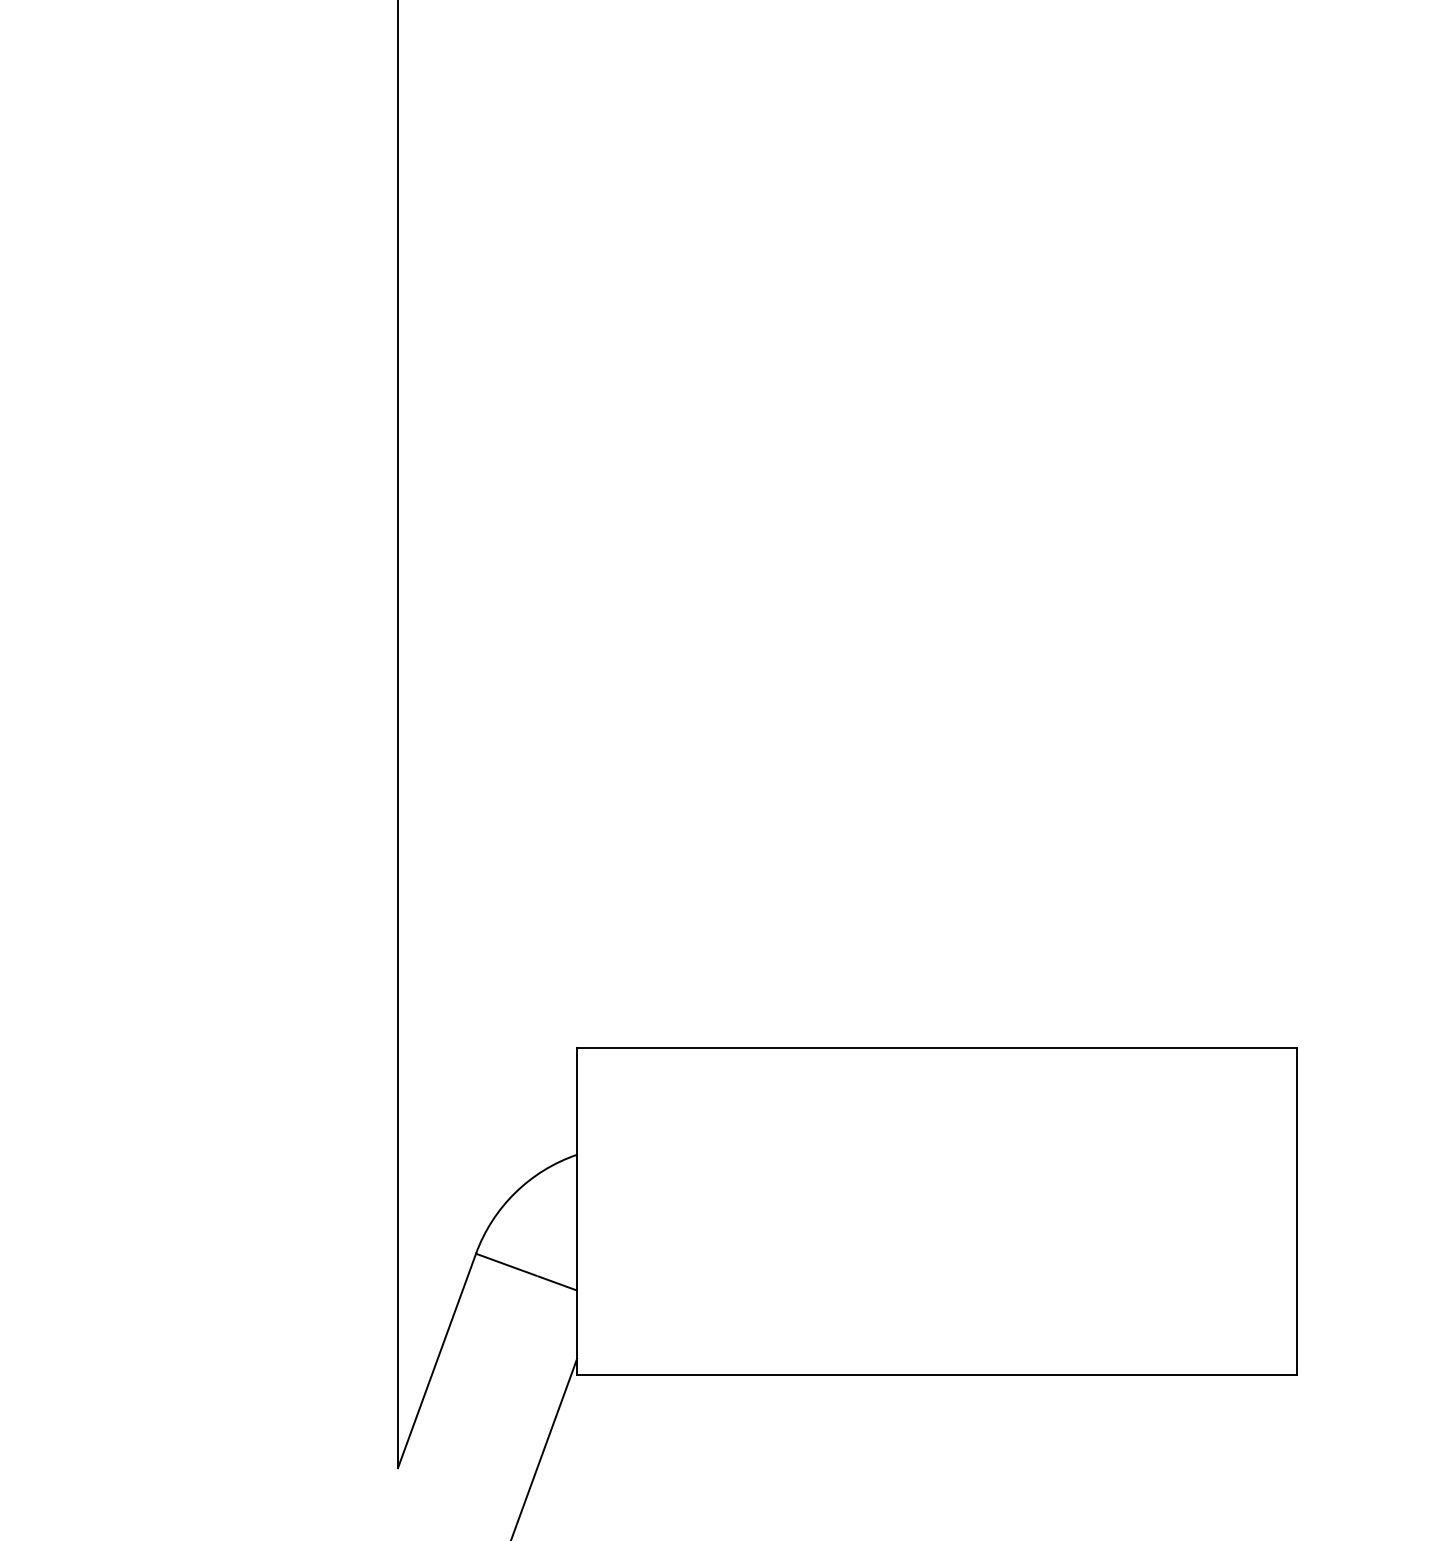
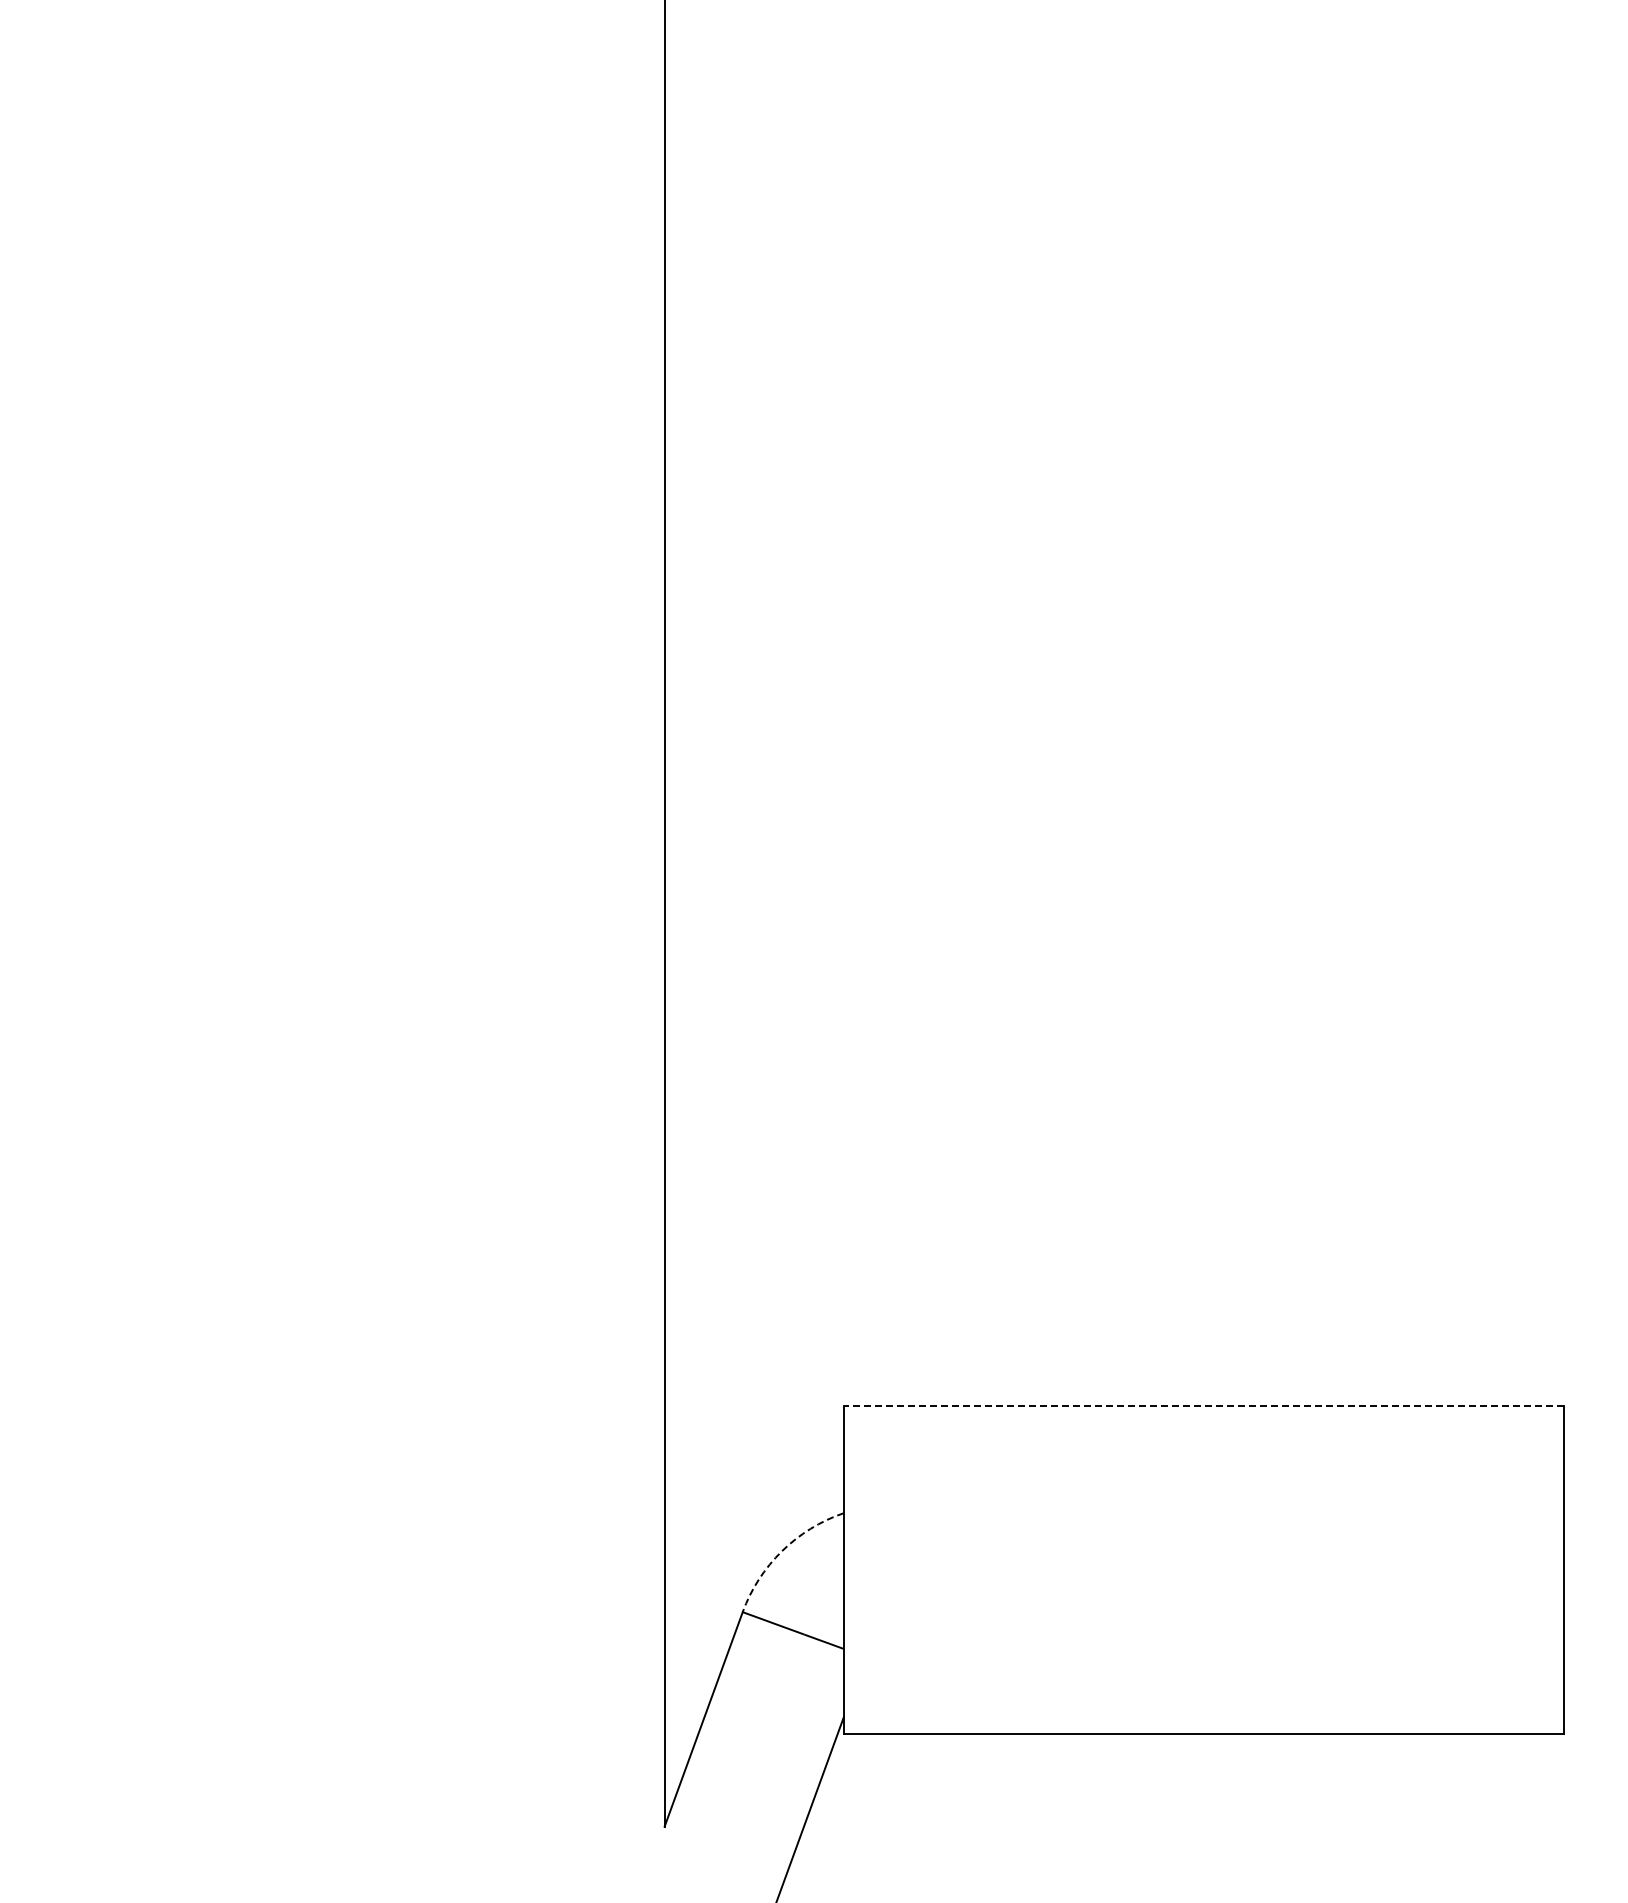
line: (936, 1048) -> (1203, 1406), solid -> dashed
arc: (515, 1193) -> (782, 1551), solid -> dashed

